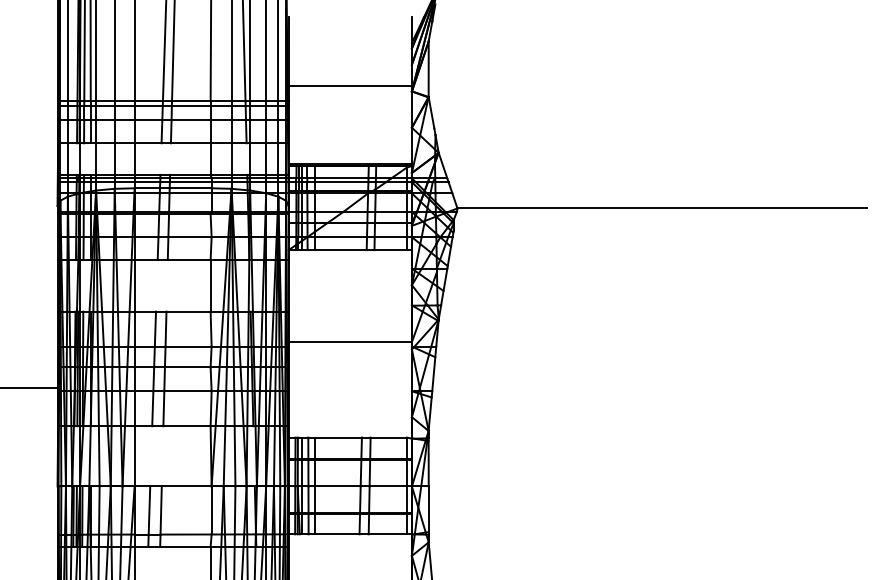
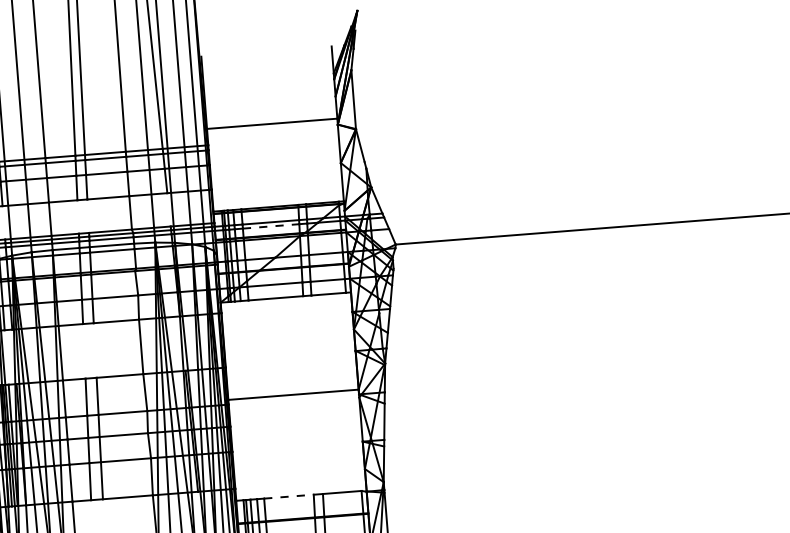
line: (341, 182) -> (270, 226), solid -> dashed
line: (338, 437) -> (288, 496), solid -> dashed

